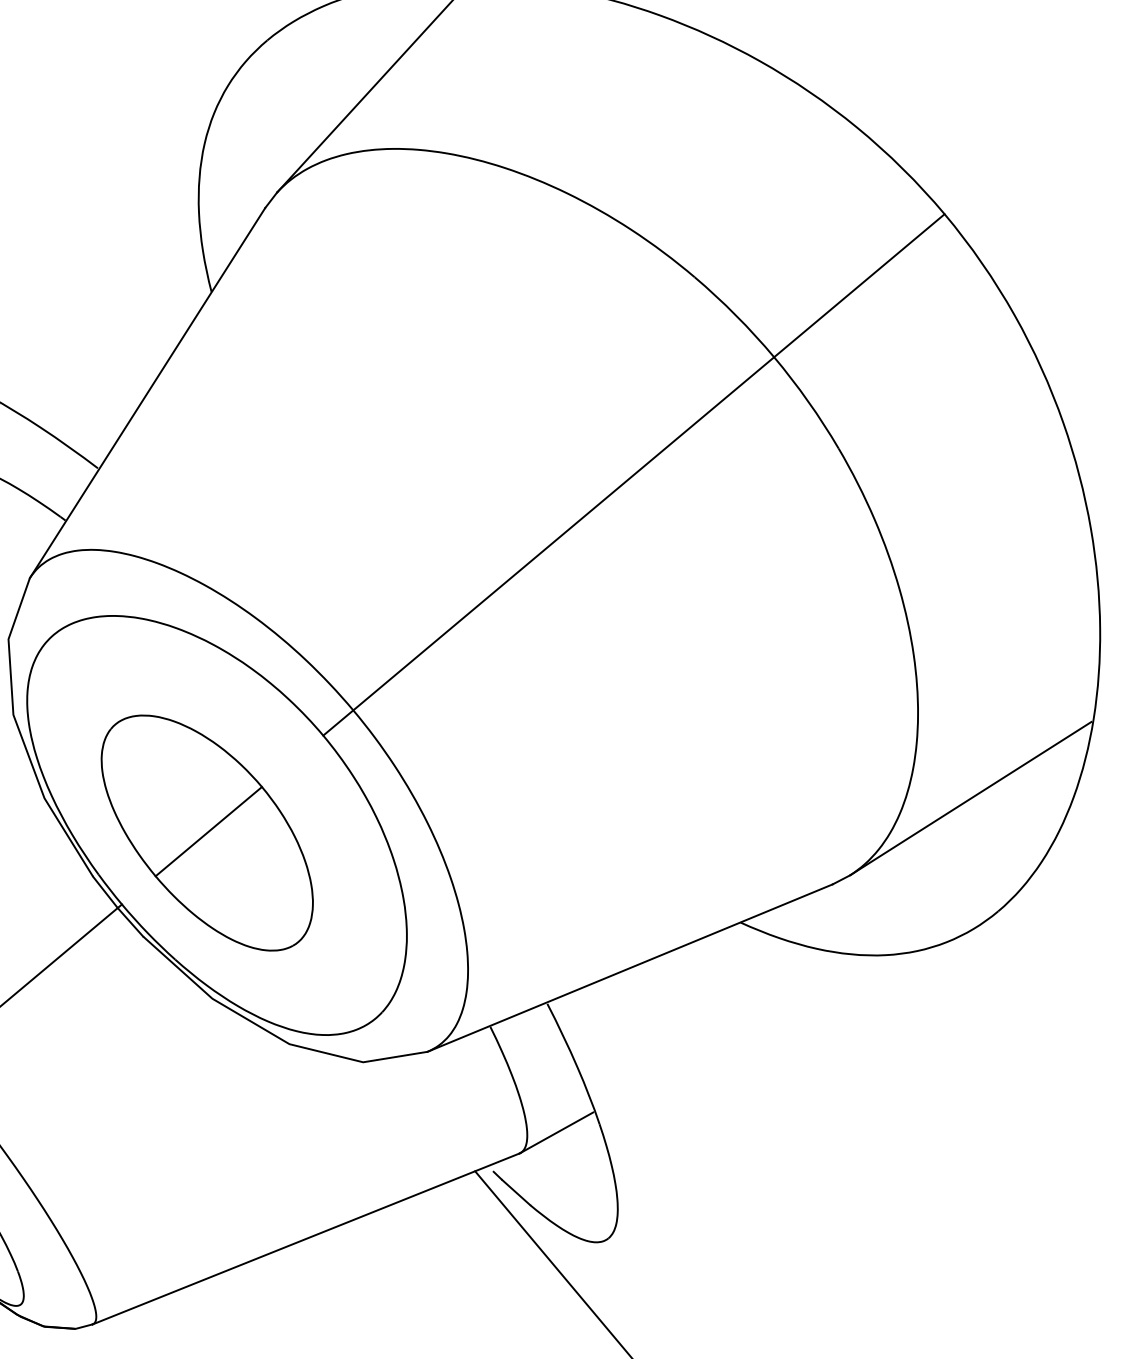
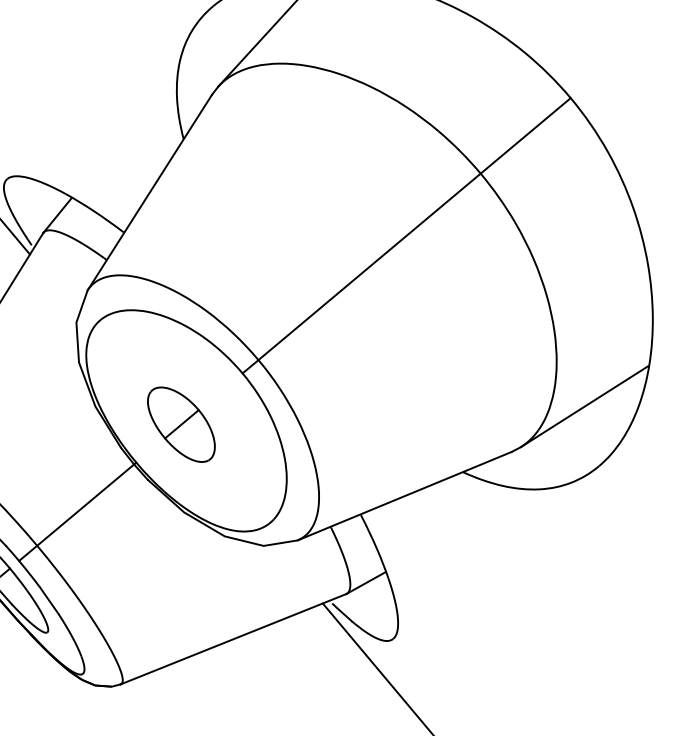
part: (207, 832) -> (181, 424), size x0.6

